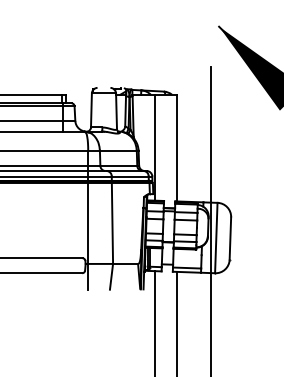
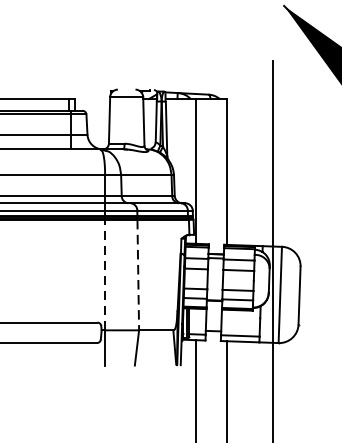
line: (88, 223) -> (105, 275), solid -> dashed
line: (112, 224) -> (138, 276), solid -> dashed

